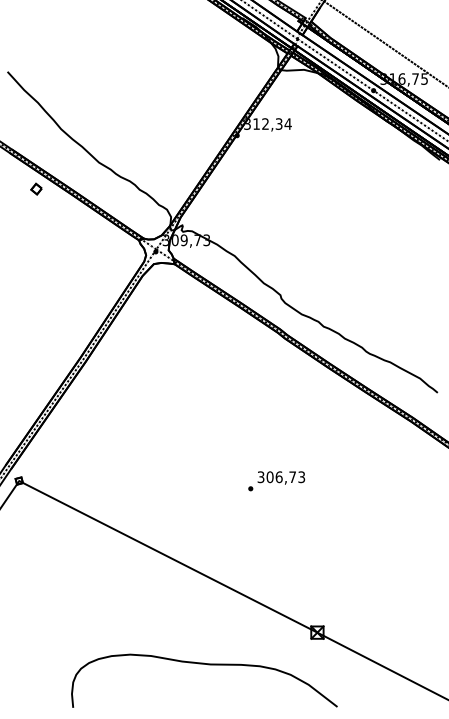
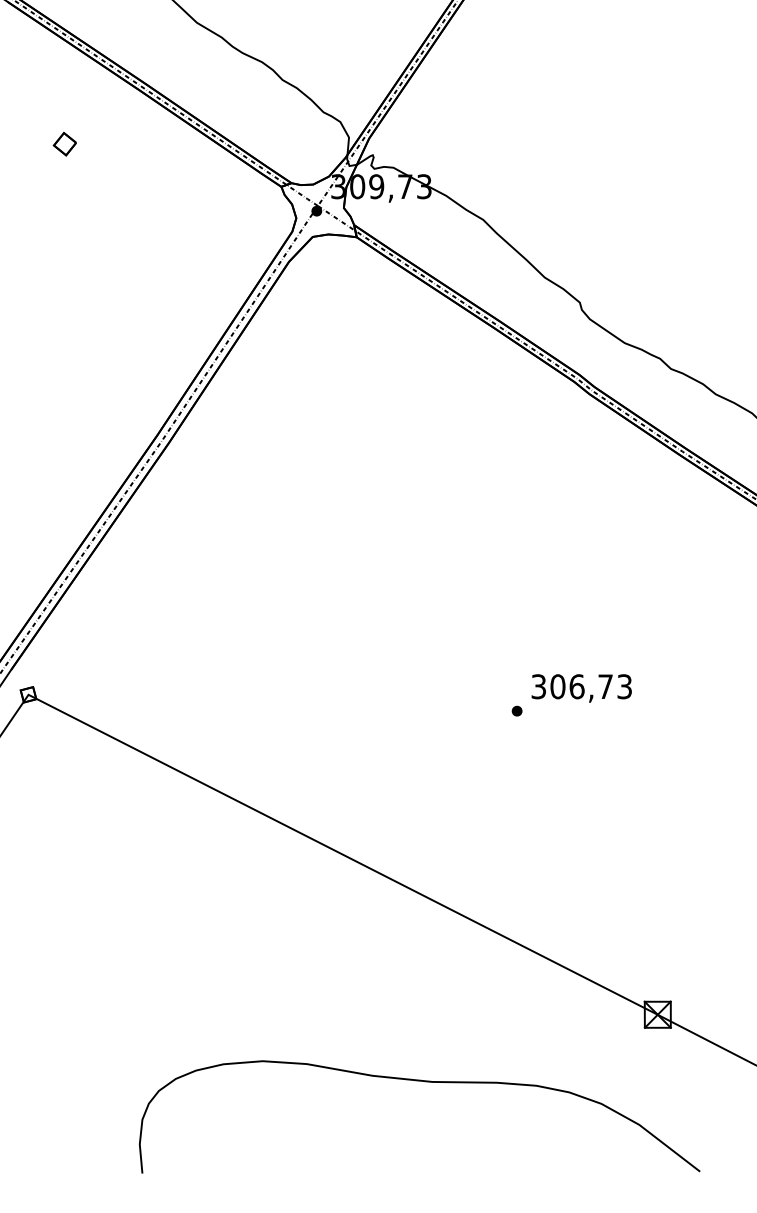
part: (36, 188) -> (64, 142), moved

